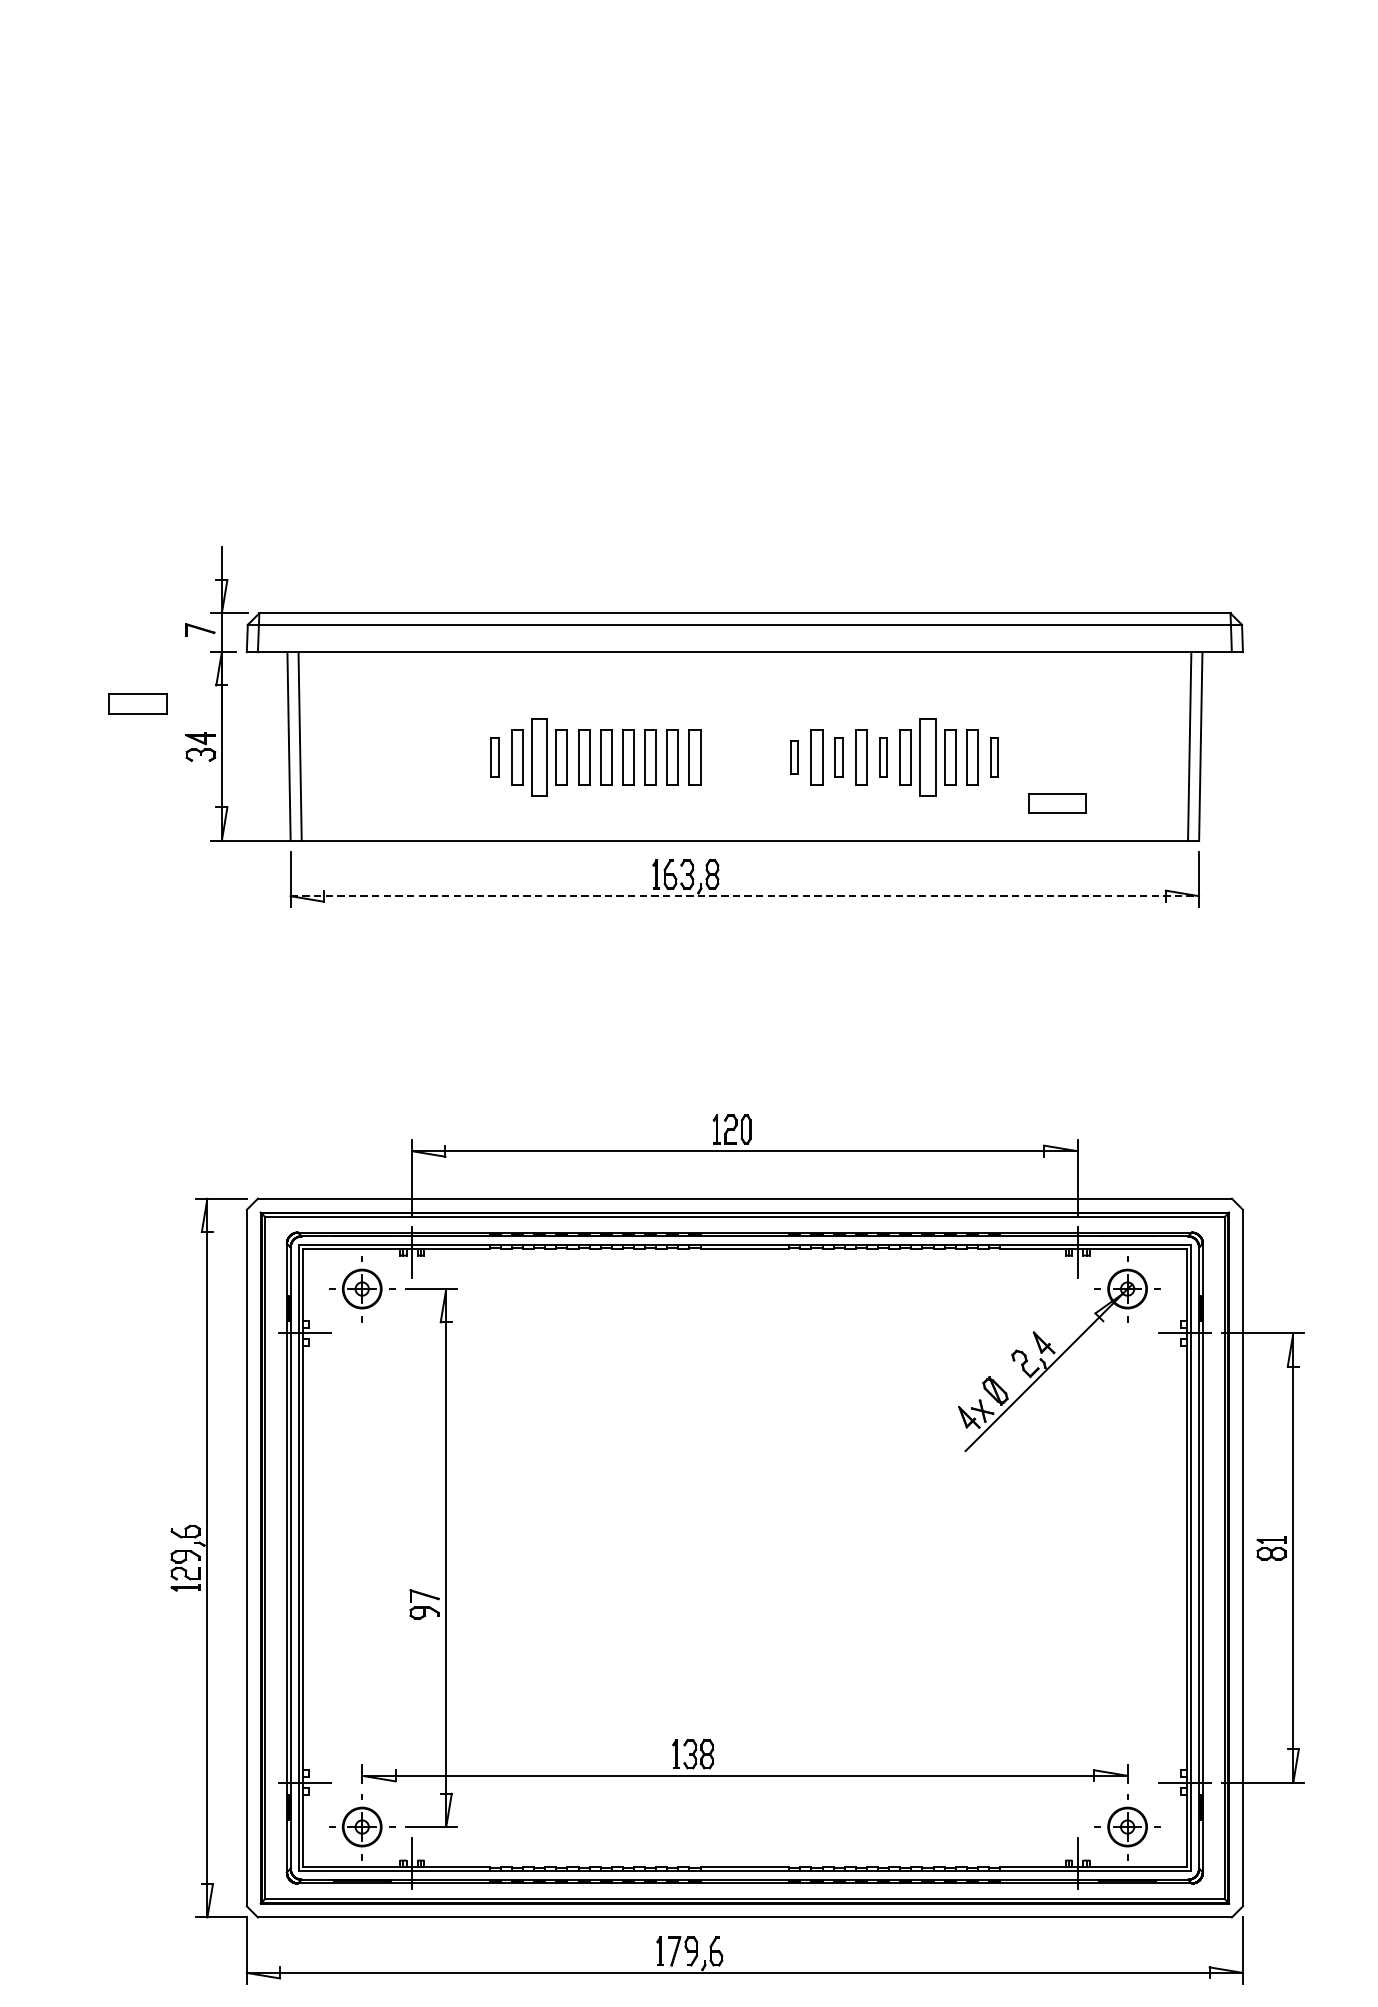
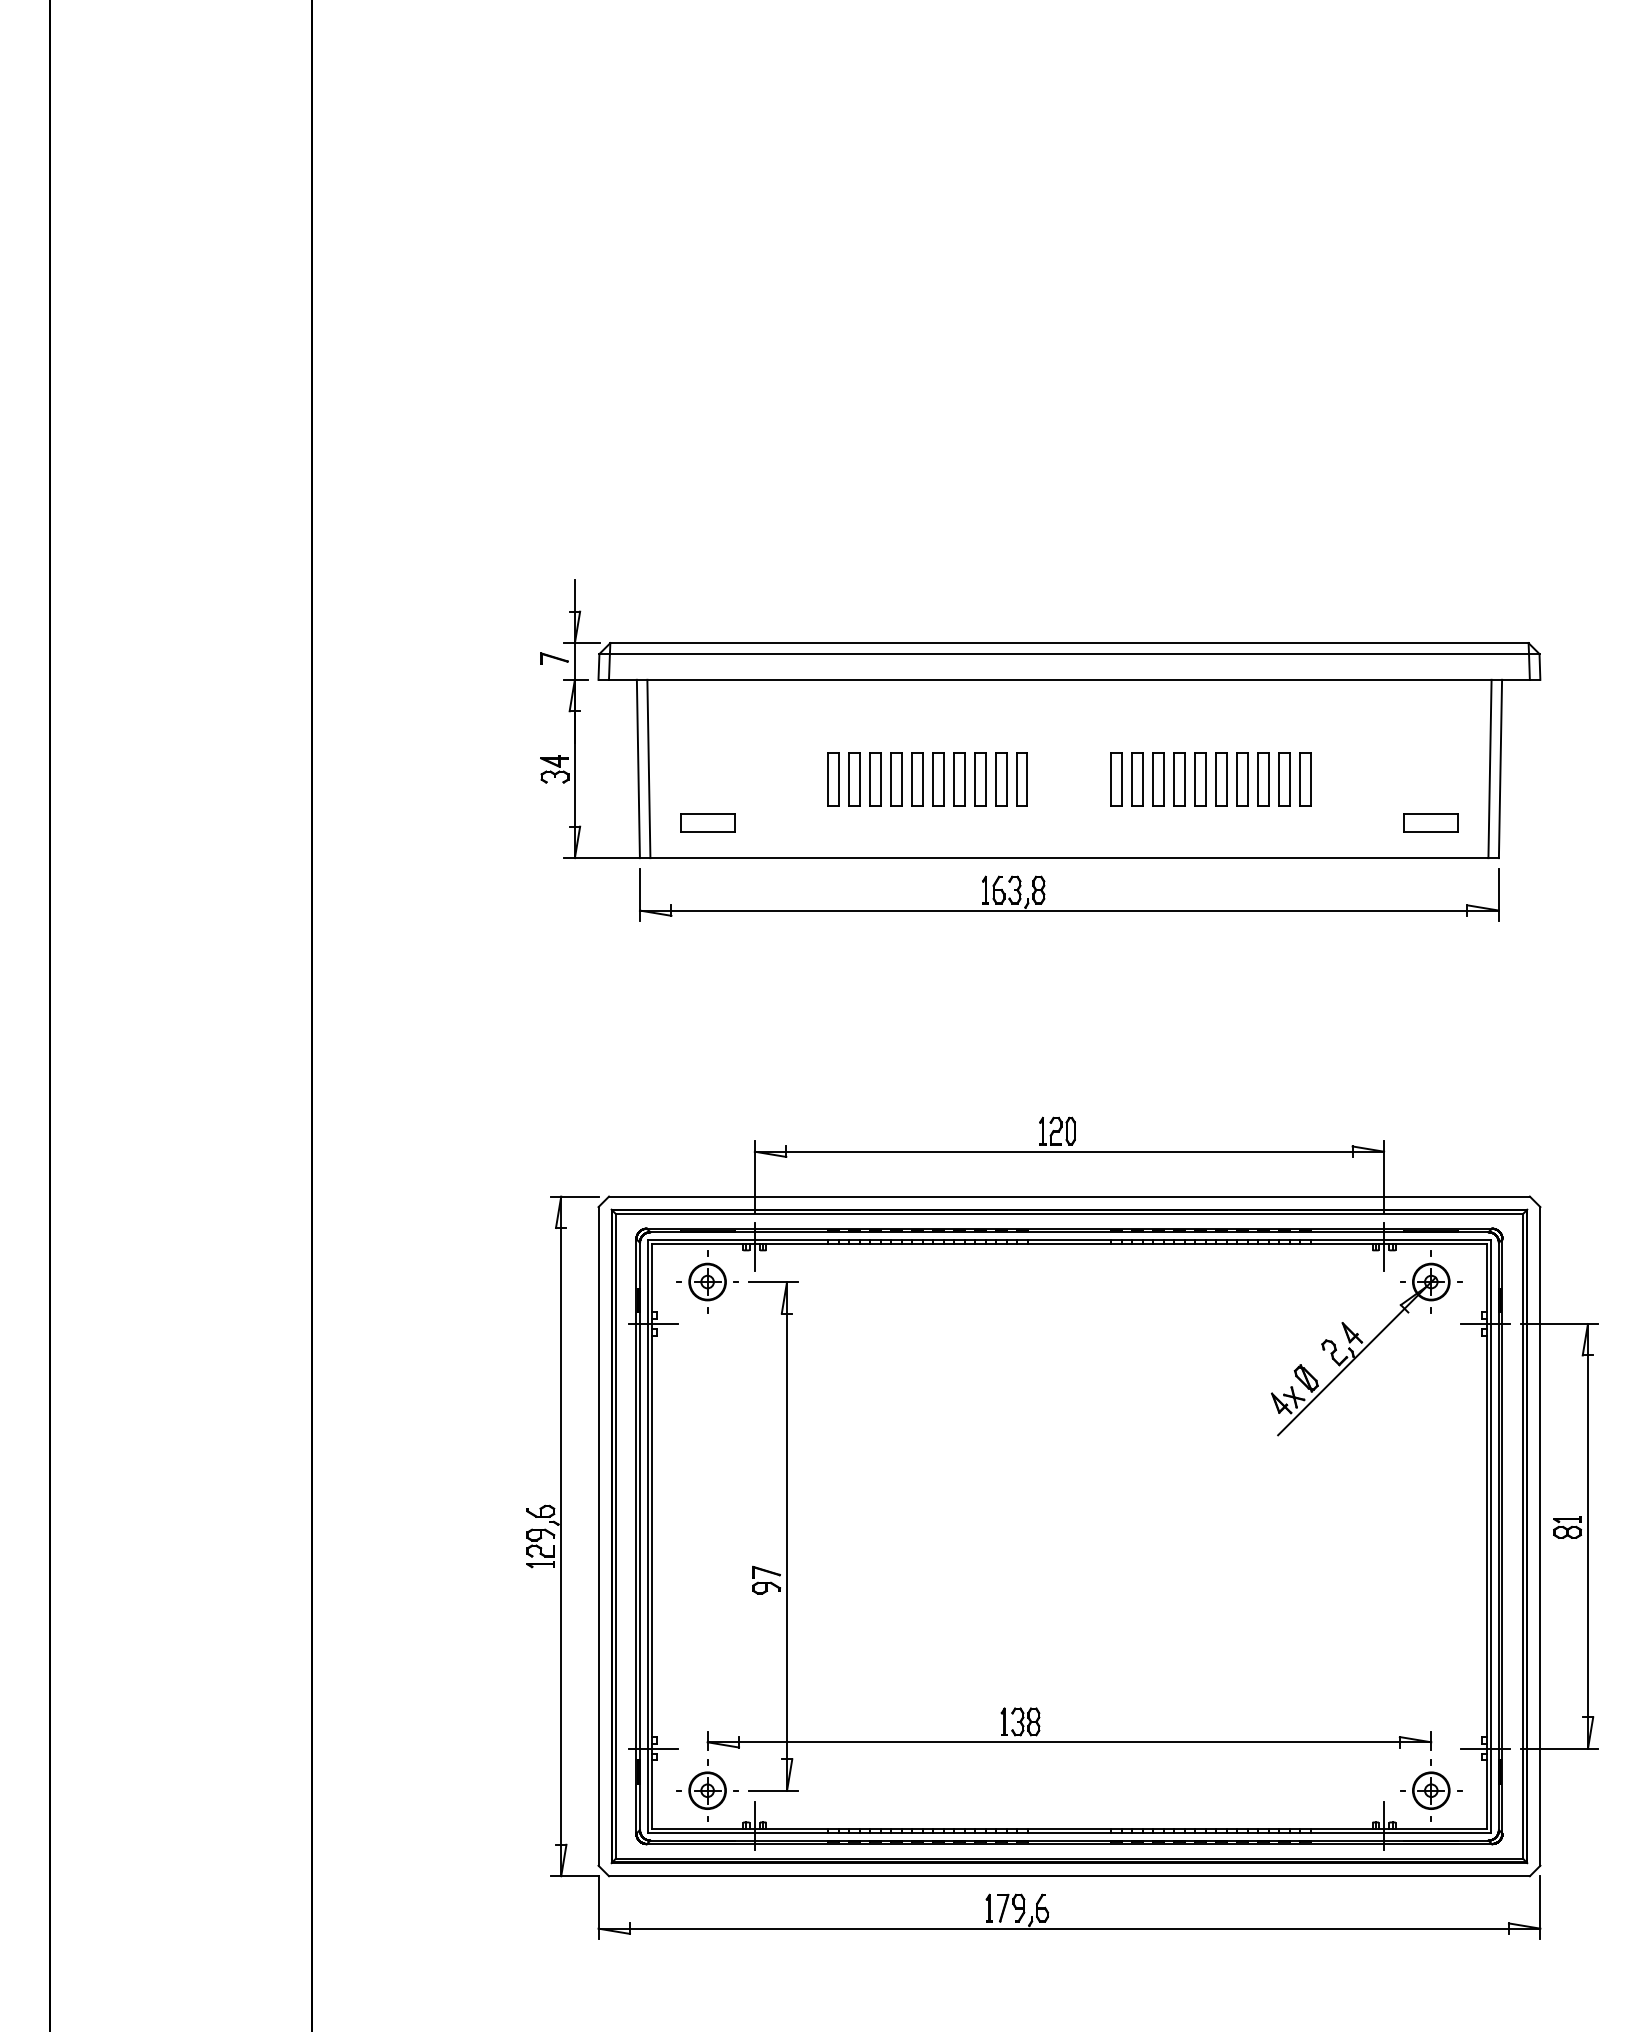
part: (137, 703) -> (707, 822), moved
part: (495, 757) -> (833, 779), size x1.43
part: (539, 757) -> (875, 779), size x0.71
part: (794, 757) -> (1116, 779), size x1.67
part: (839, 757) -> (1158, 779), size x1.43
part: (883, 757) -> (1200, 779), size x1.43
part: (927, 757) -> (1242, 779), size x0.71
part: (994, 757) -> (1305, 779), size x1.43
part: (1056, 803) -> (1430, 822), moved
line: (744, 896) -> (1069, 910), dashed -> solid

